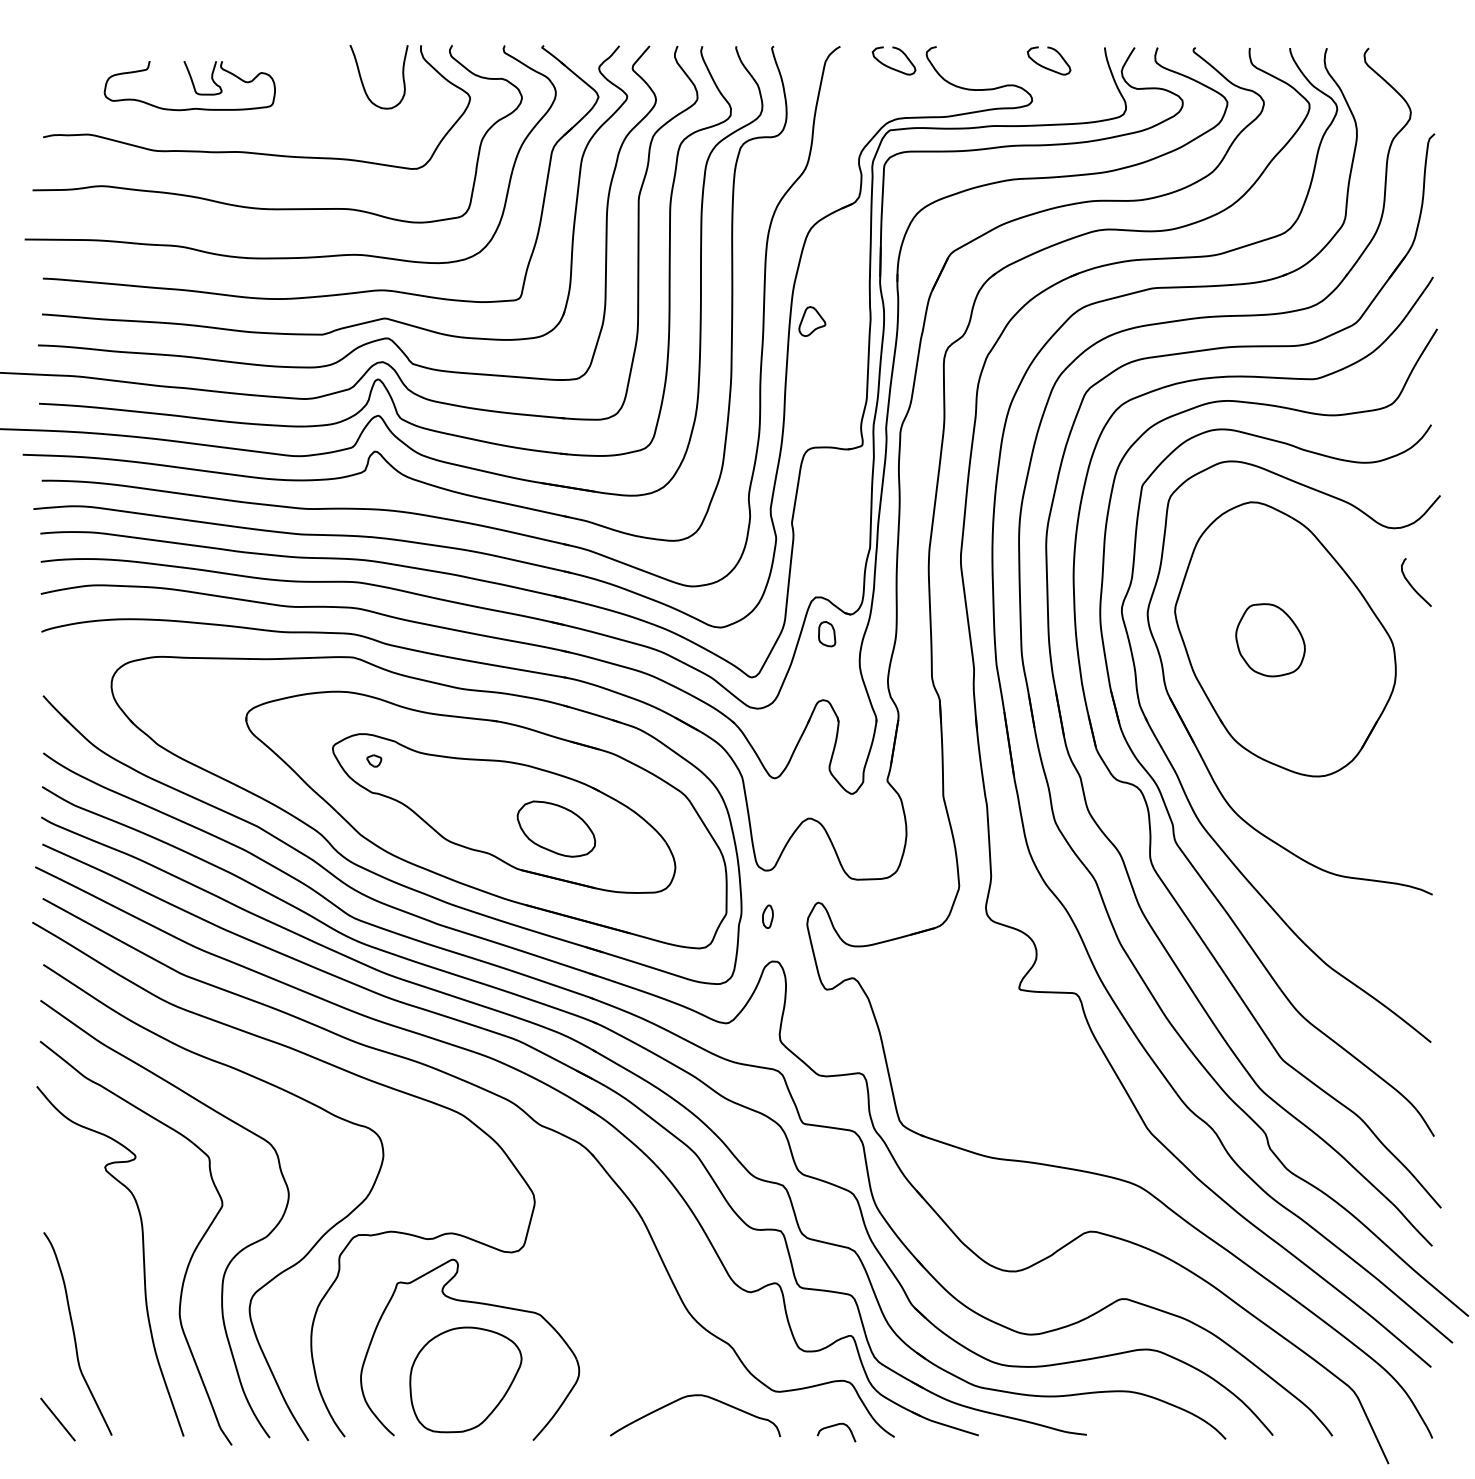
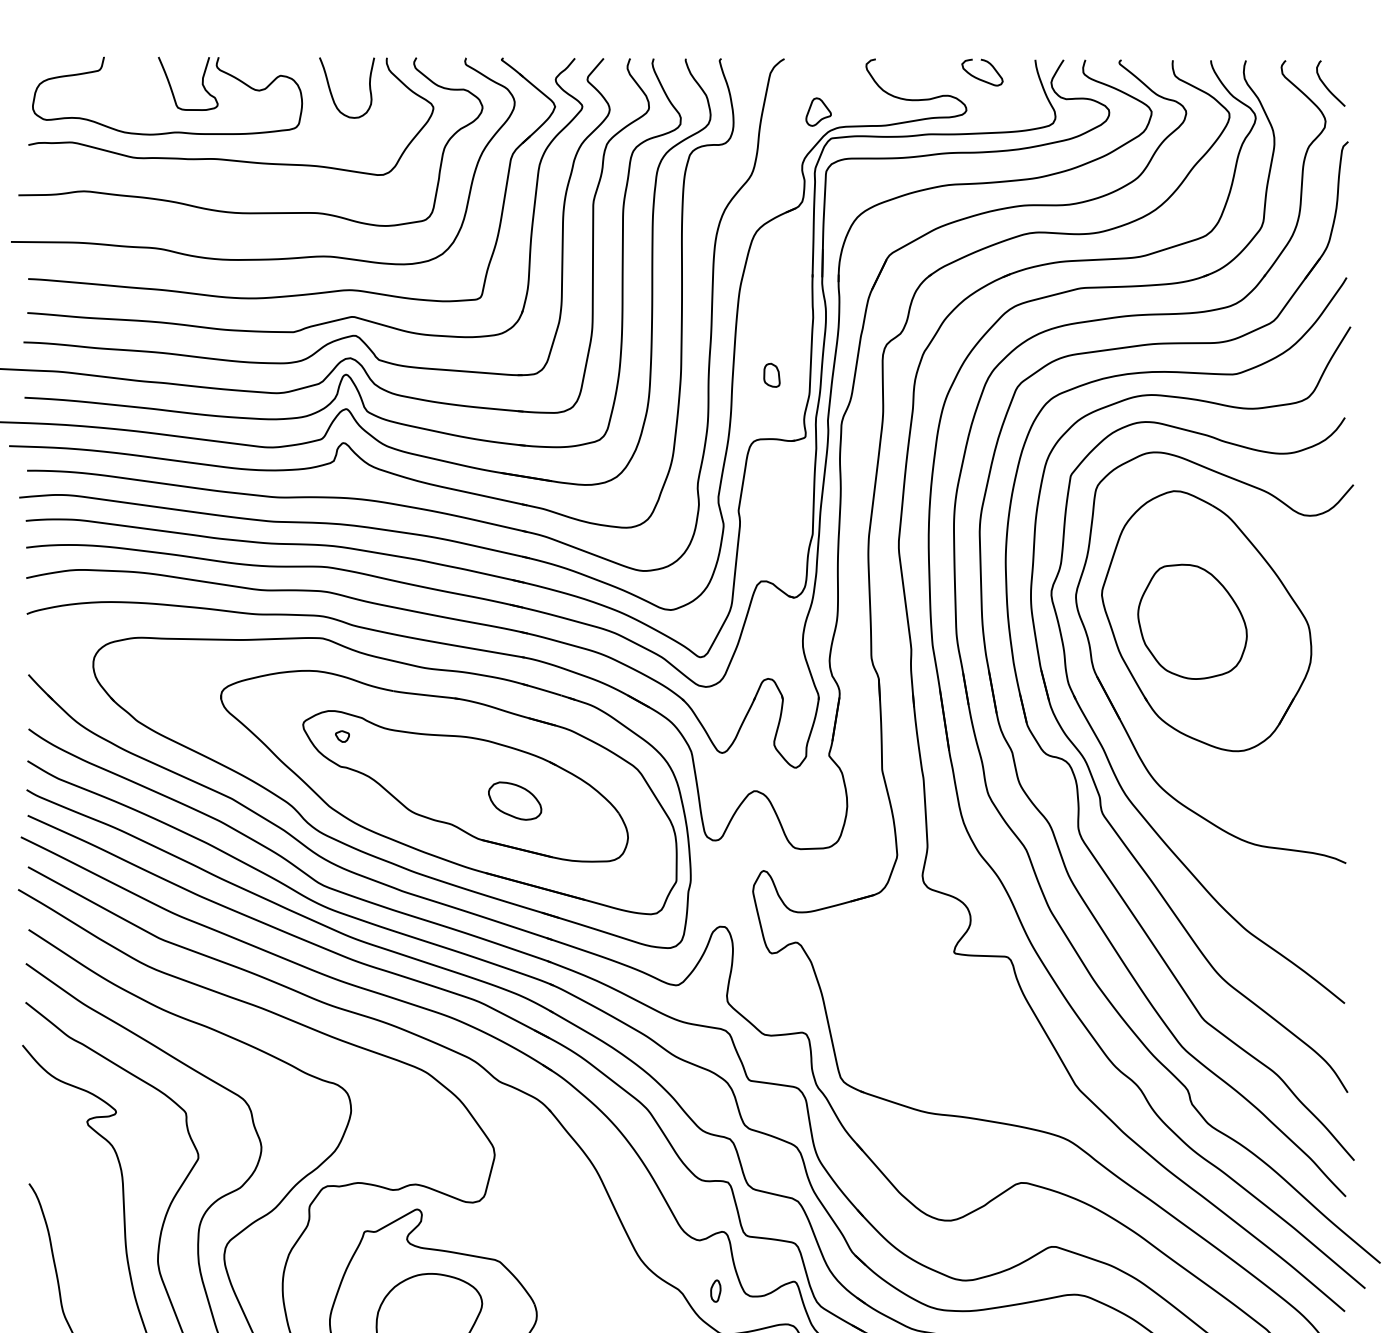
curve: (890, 66) -> (832, 77), removed
part: (189, 85) -> (167, 95), size x1.67
part: (812, 321) -> (818, 112), moved
curve: (1412, 585) -> (1327, 86), moved
part: (827, 634) -> (772, 375), moved
part: (1270, 640) -> (1192, 622), size x1.67
part: (555, 828) -> (514, 800), size x0.71
part: (767, 916) -> (715, 1290), moved

